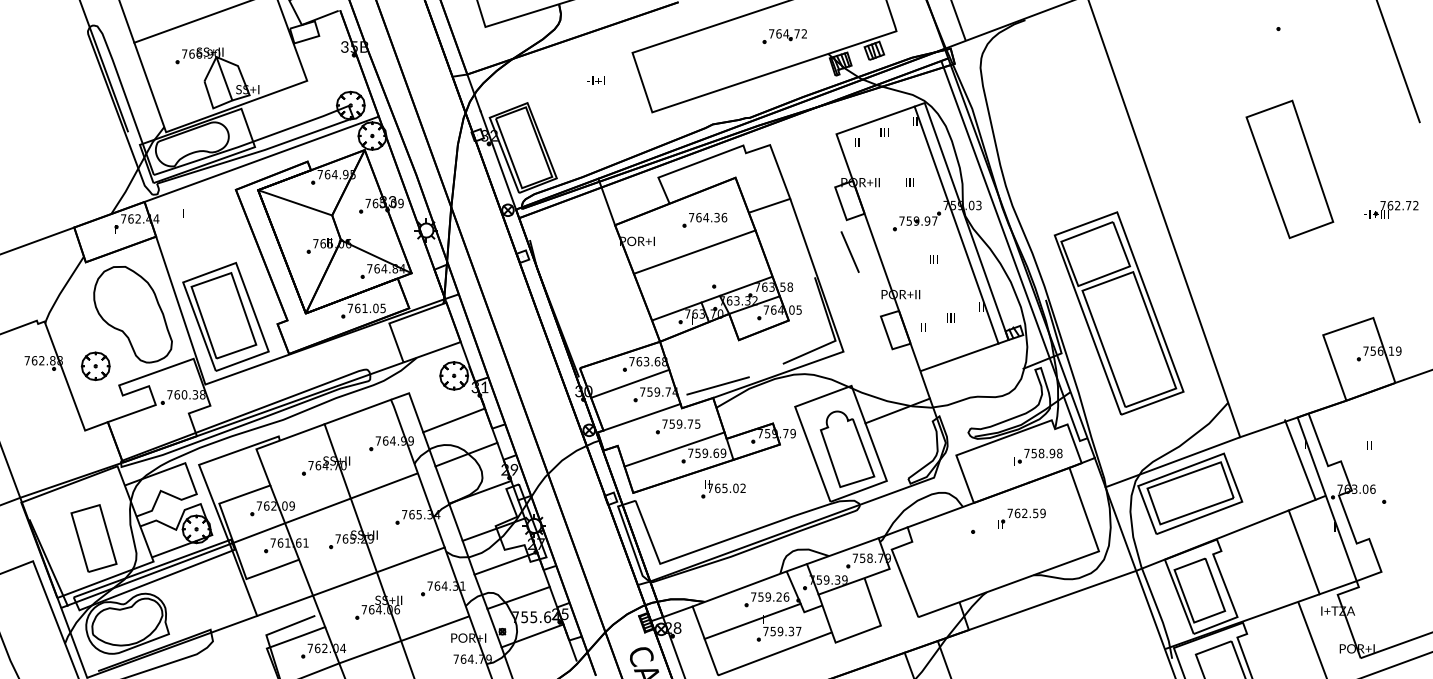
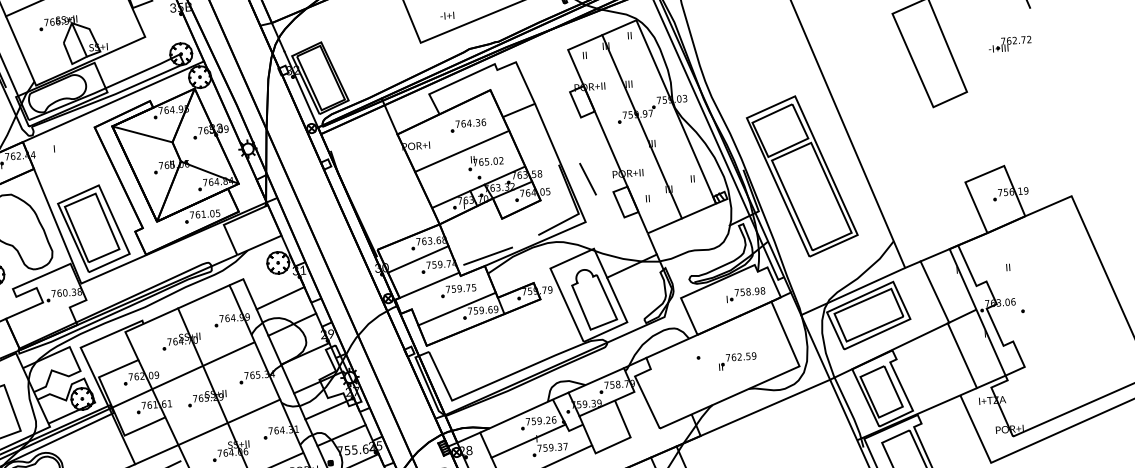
text: (595, 80) -> (446, 15), moved
part: (1391, 209) -> (1010, 43), moved
line: (956, 224) -> (642, 126), moved
line: (849, 251) -> (587, 178), moved
line: (1300, 459) -> (934, 291), moved
part: (723, 489) -> (485, 162), moved
part: (1021, 518) -> (737, 361), moved

